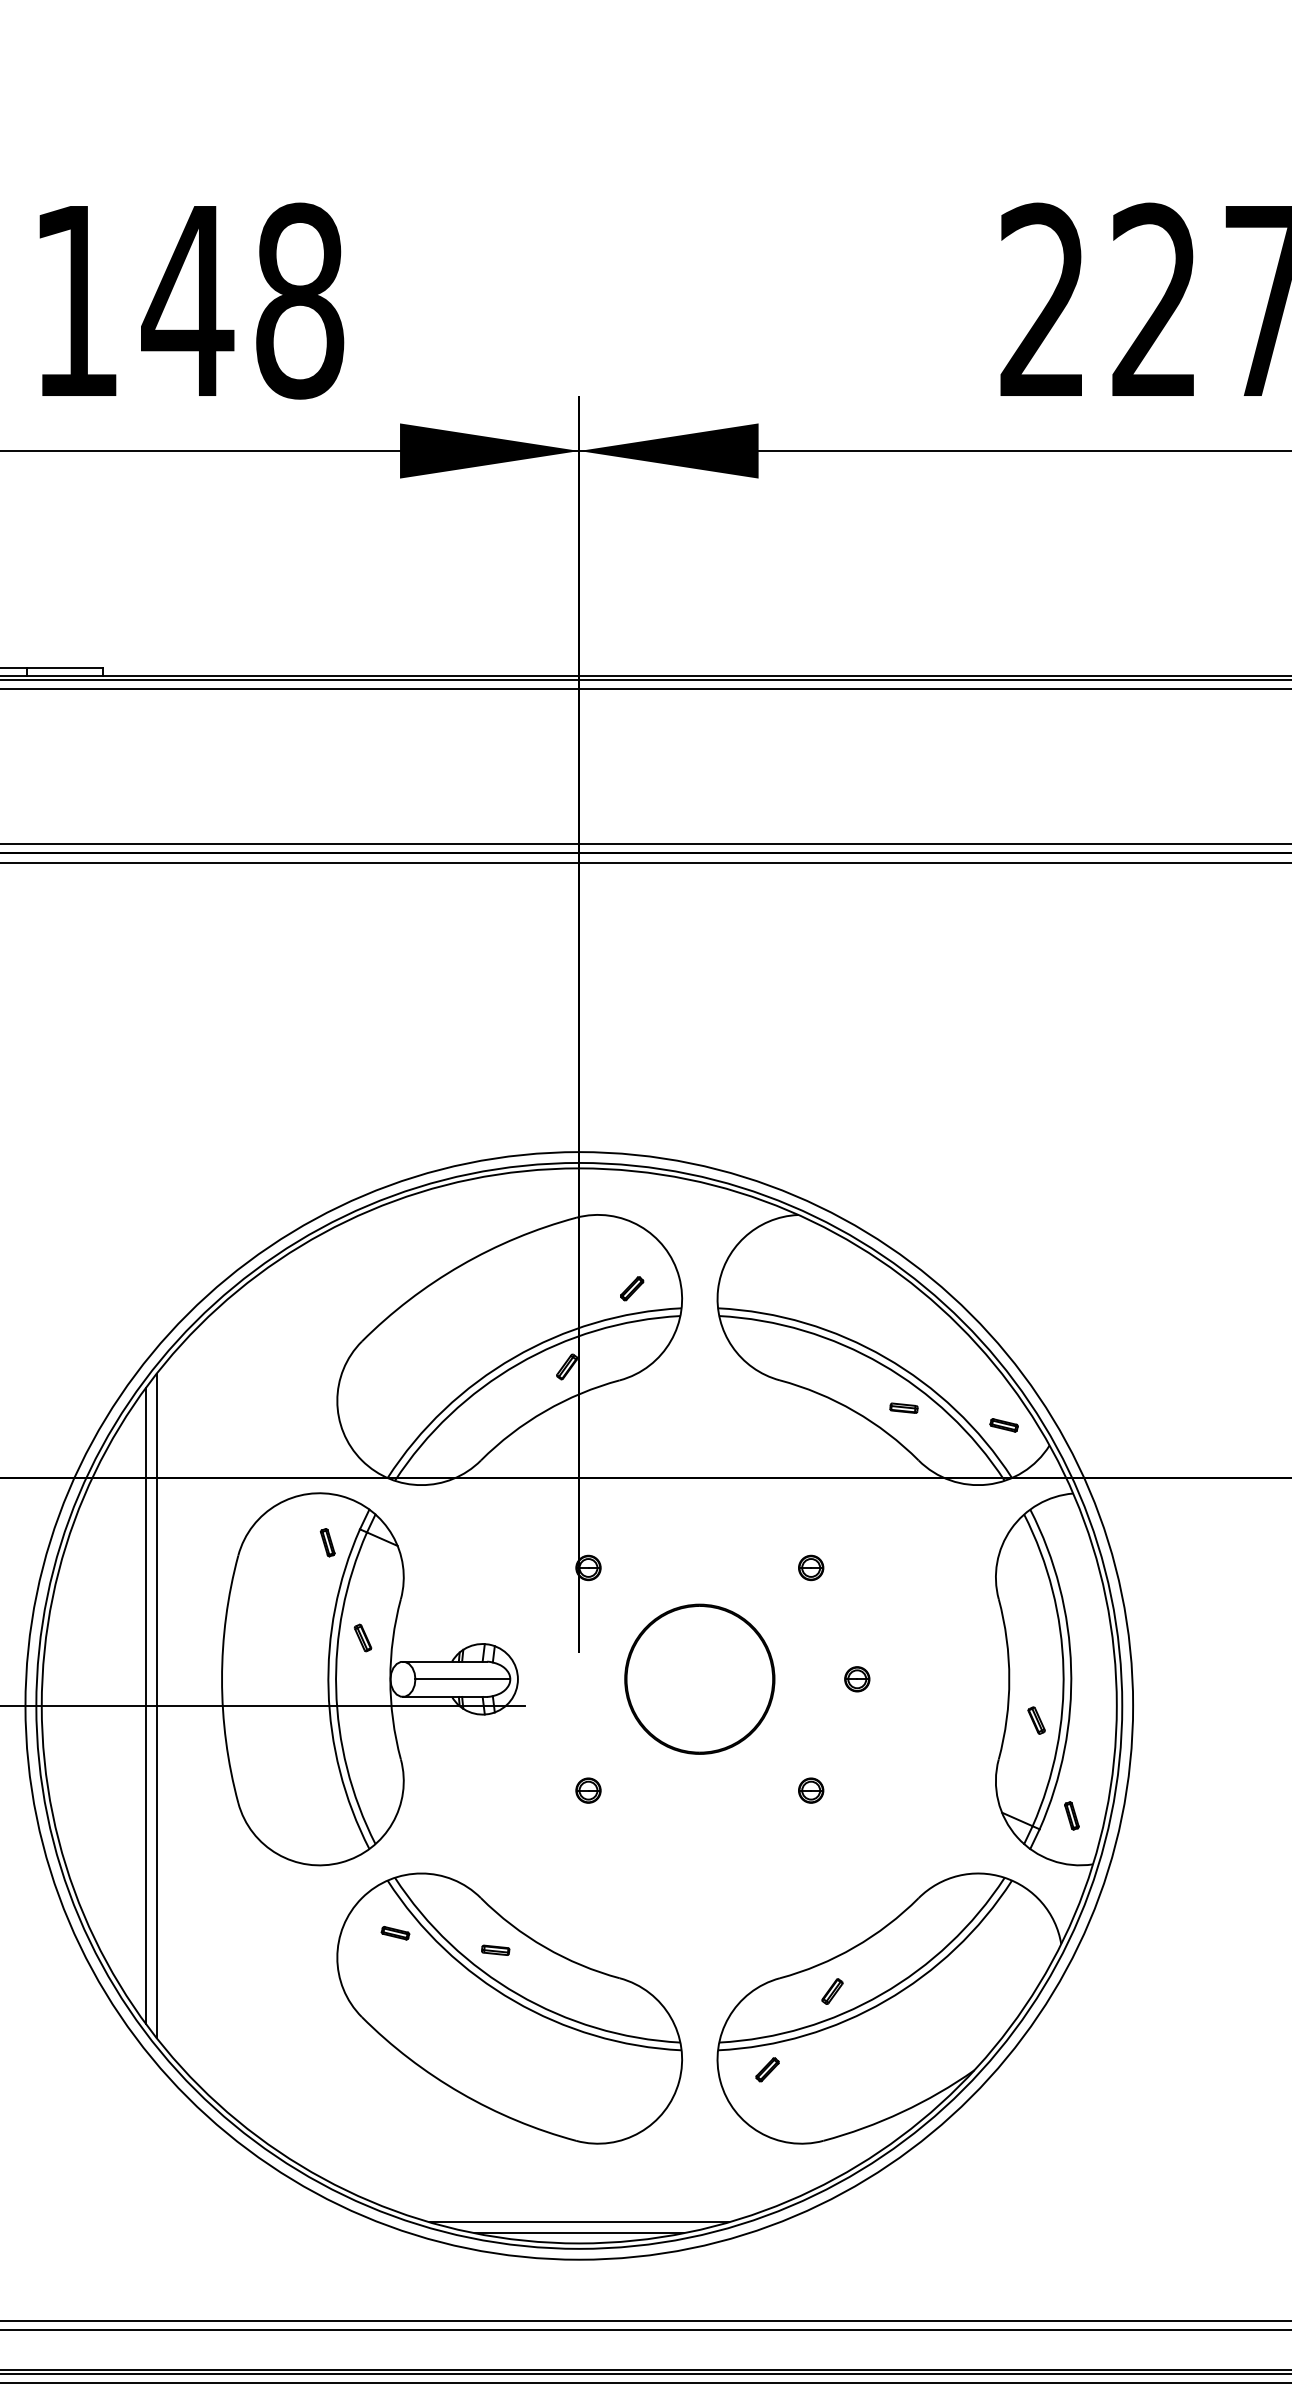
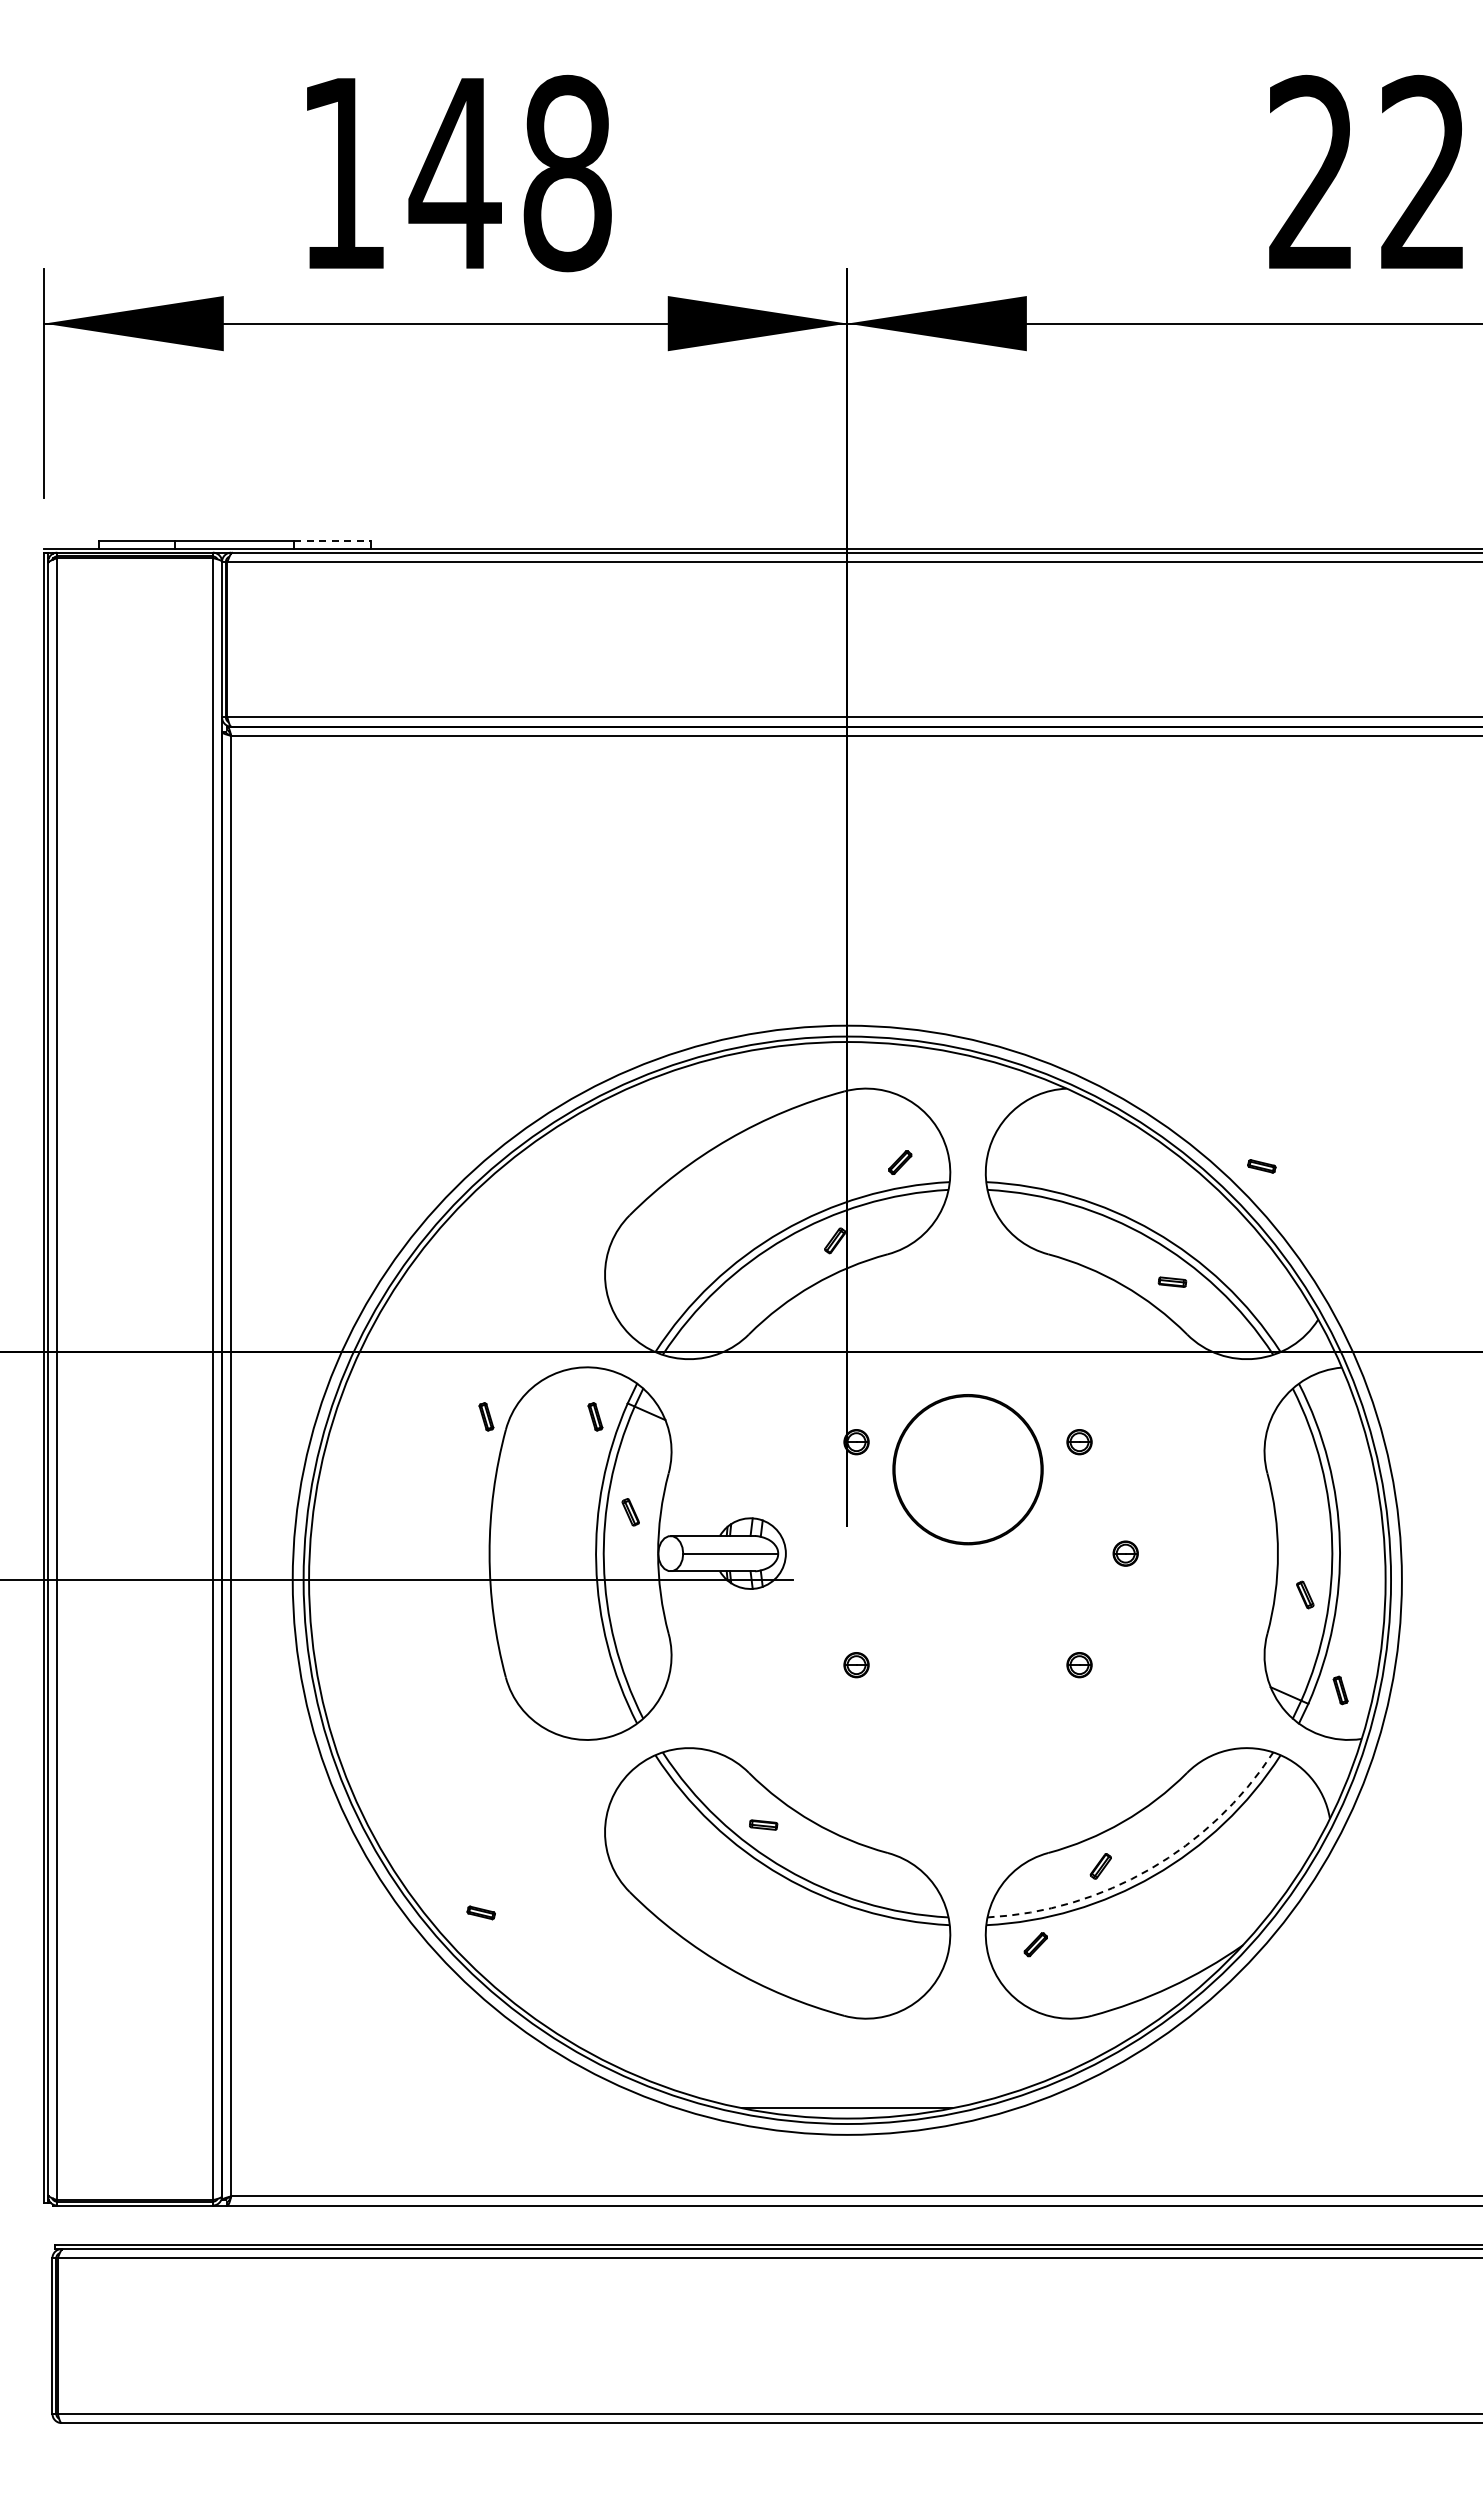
line: (65, 667) -> (332, 540), solid -> dashed
part: (1003, 1425) -> (1261, 1166), moved
part: (218, 1542) -> (486, 1416), added
part: (699, 1679) -> (967, 1469), moved
line: (146, 1705) -> (413, 1579), removed
line: (157, 1706) -> (424, 1580), removed
part: (394, 1932) -> (480, 1912), moved
arc: (882, 1994) -> (1150, 1869), solid -> dashed
line: (578, 2222) -> (846, 2097), removed

